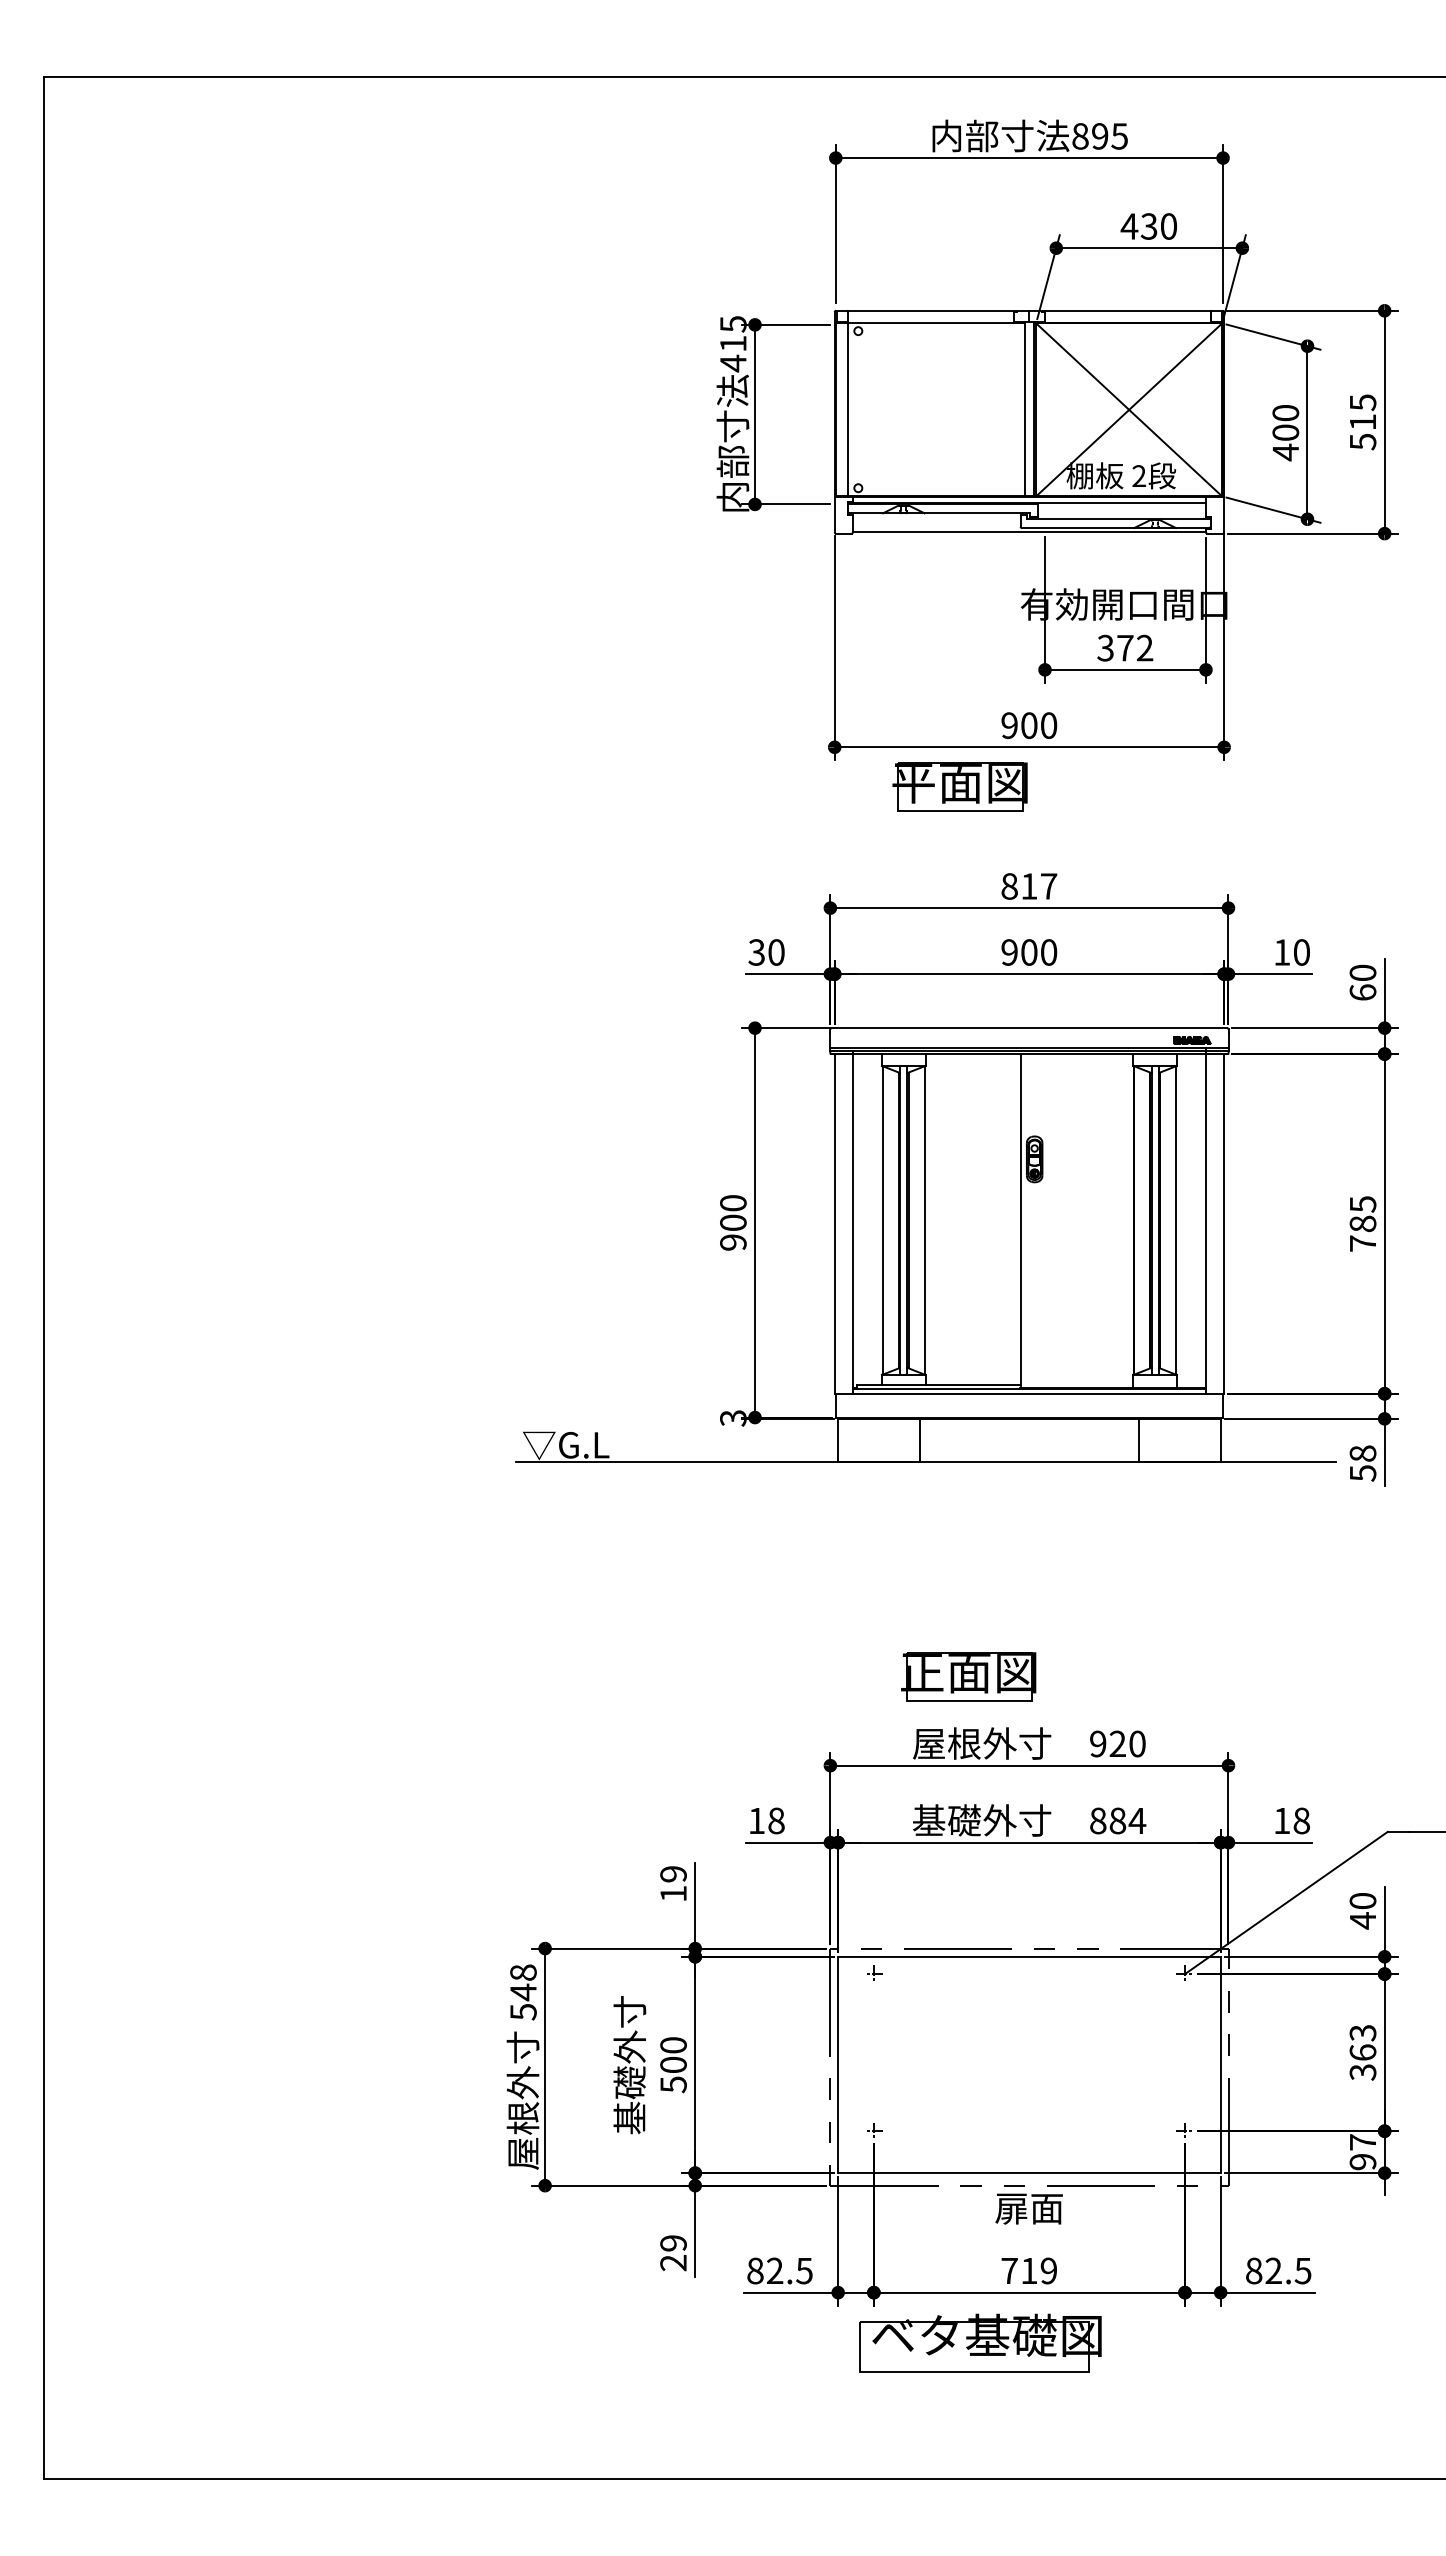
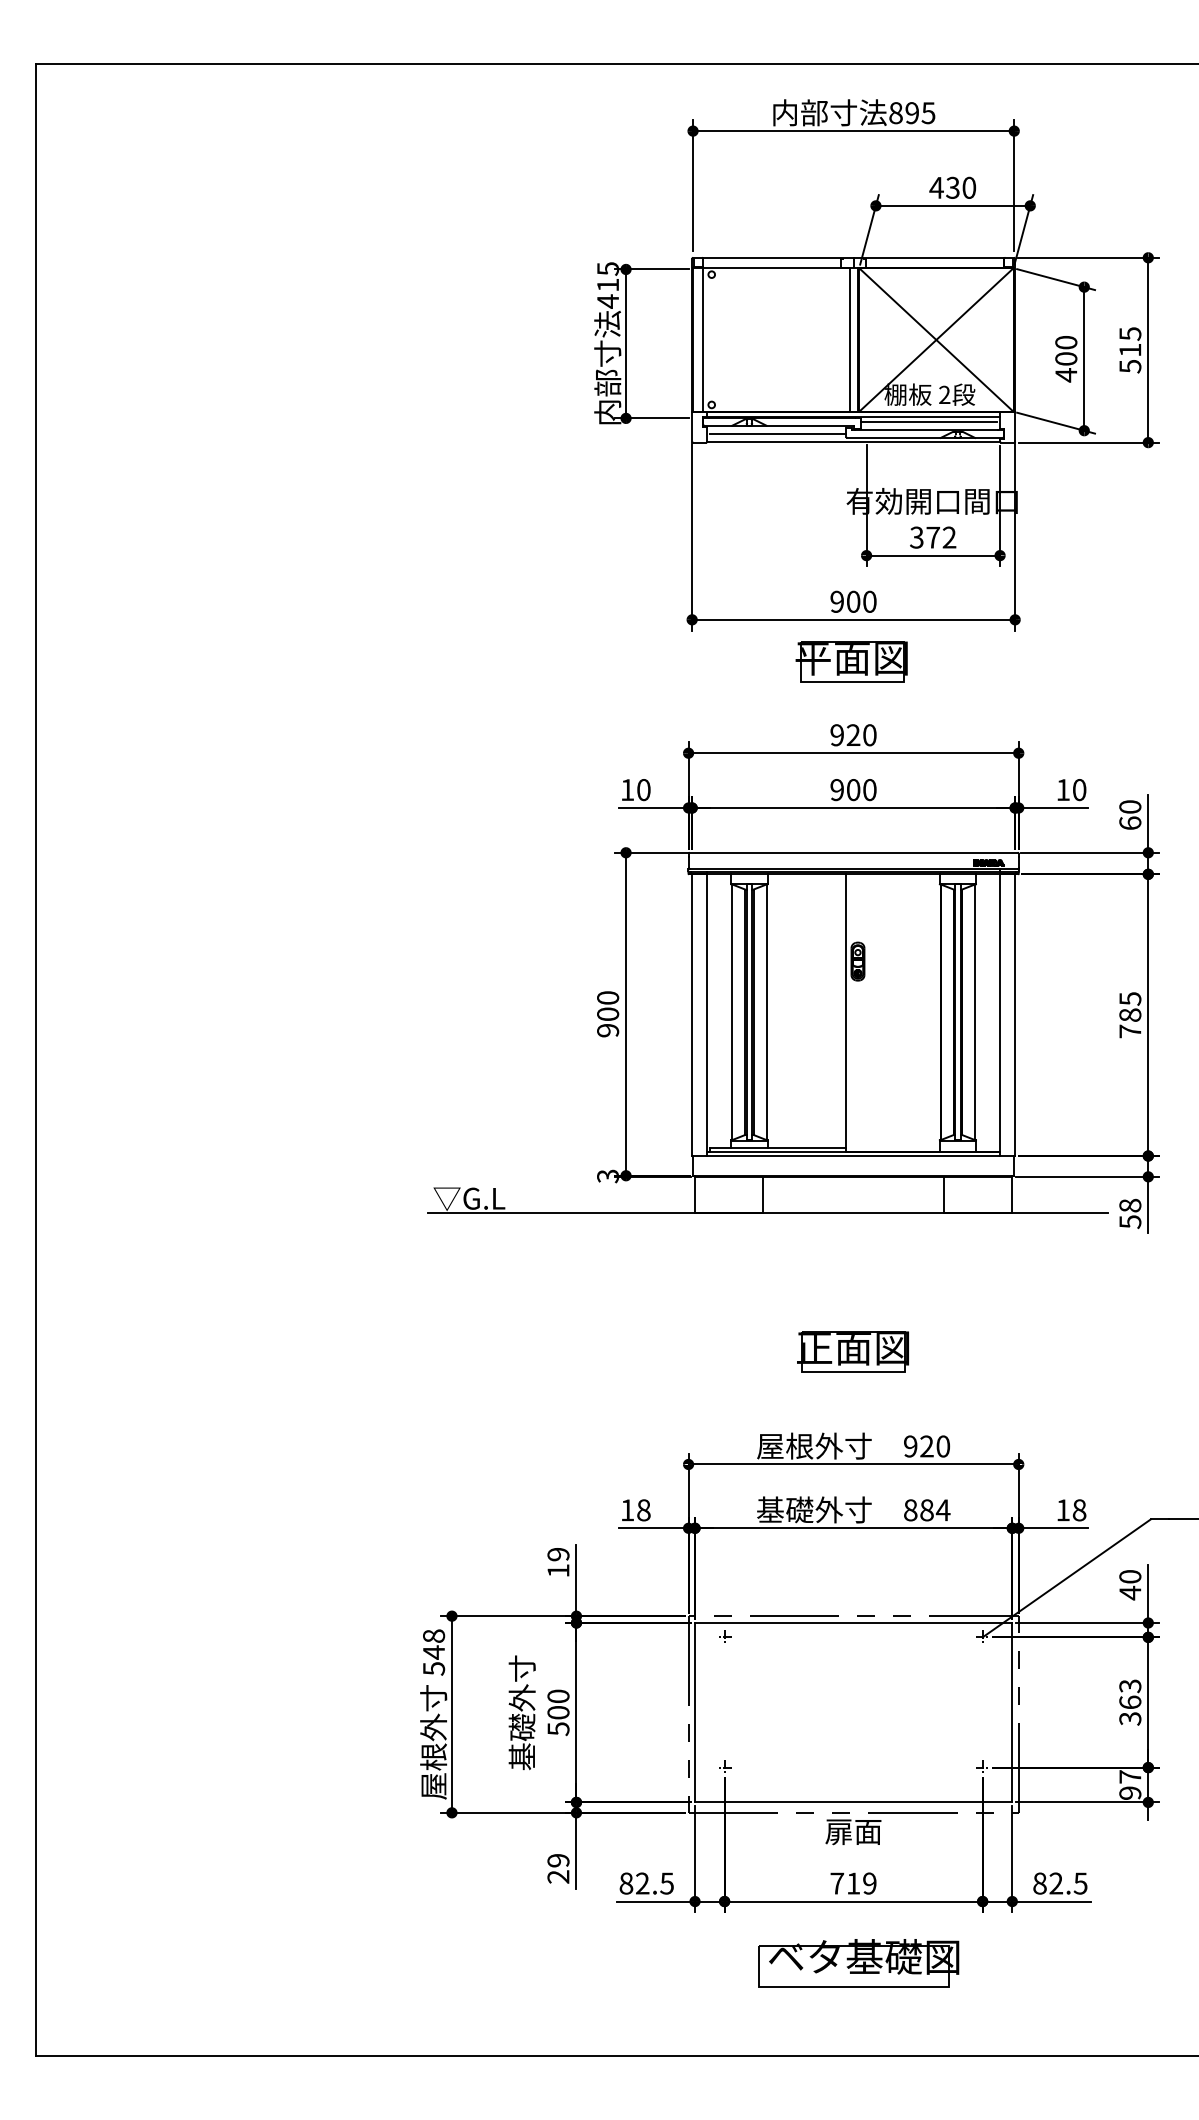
line: (1120, 508) -> (929, 421), added
line: (938, 523) -> (778, 434), added
part: (959, 786) -> (851, 661), moved
text: (1029, 886) -> (853, 735), 817 -> 920
text: (756, 952) -> (627, 790), 30 -> 10
part: (968, 1676) -> (852, 1351), moved
part: (980, 2342) -> (858, 1962), moved

